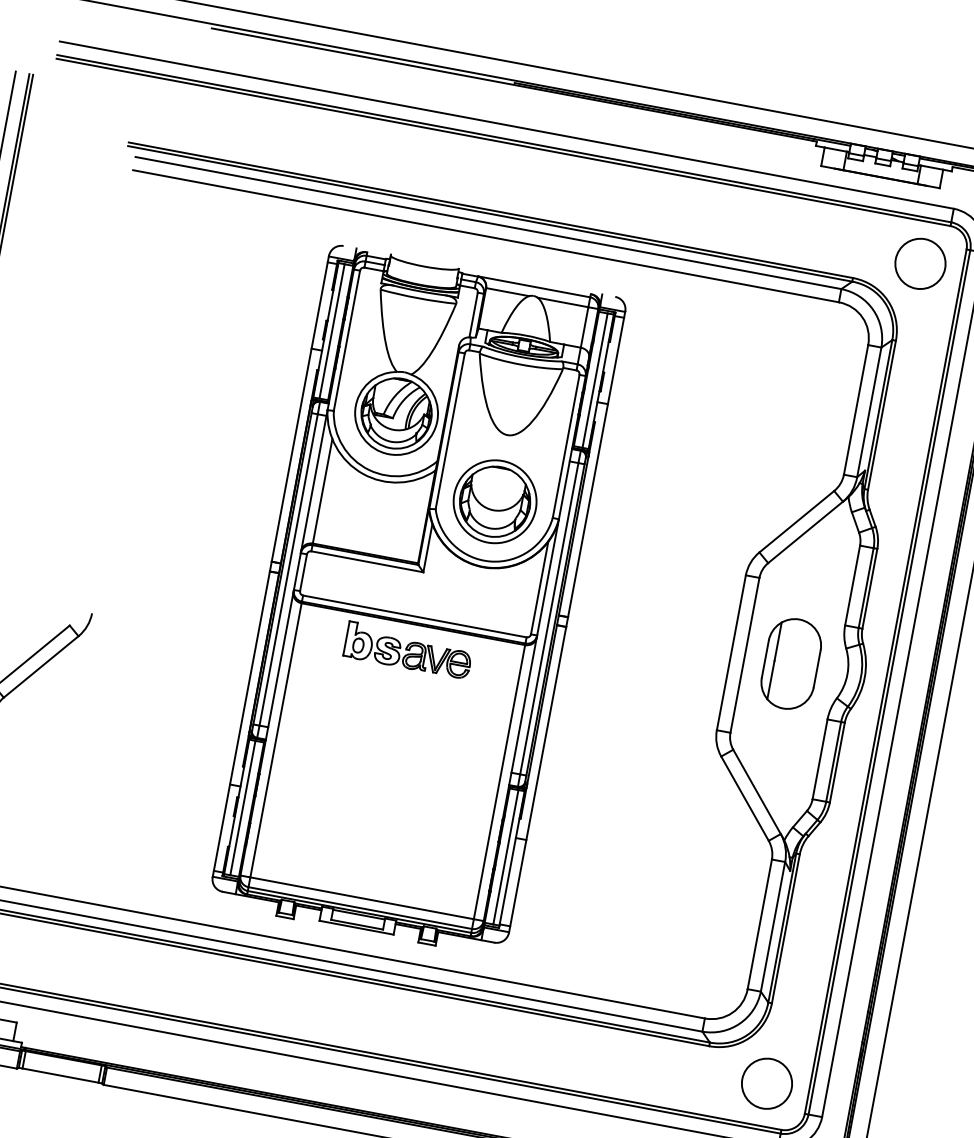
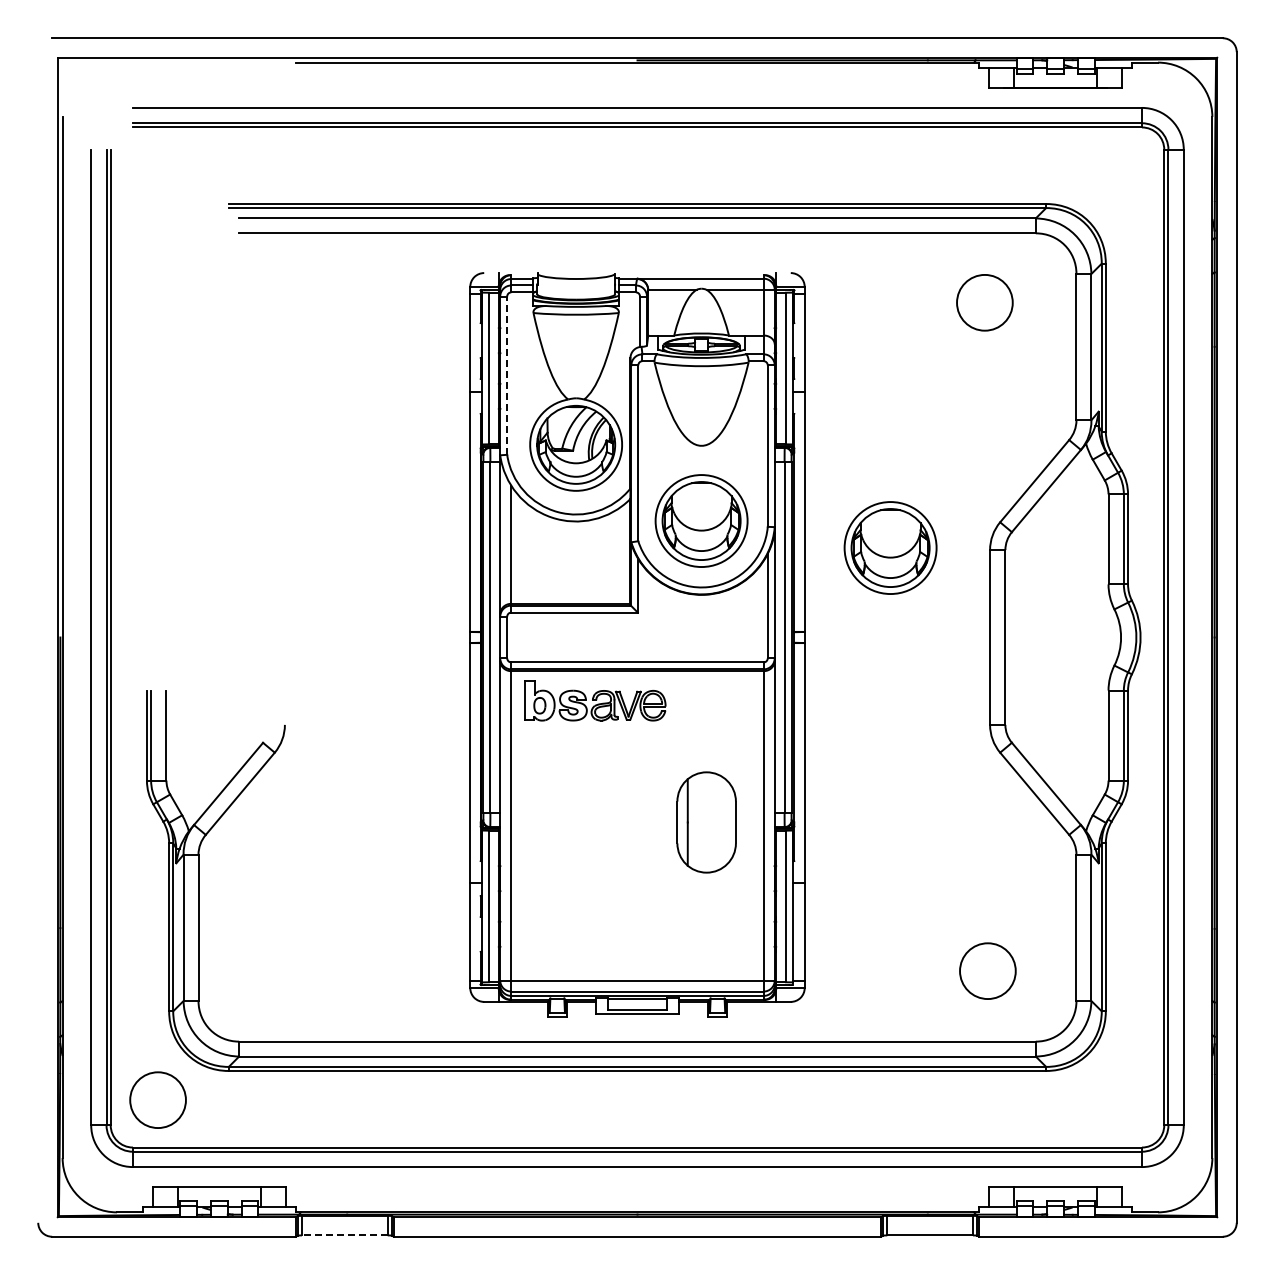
circle: (920, 263) -> (984, 302), moved
line: (347, 340) -> (507, 375), solid -> dashed
part: (658, 556) -> (890, 547), added
part: (408, 650) -> (595, 700), moved
part: (791, 663) -> (706, 822), moved
line: (60, 1075) -> (344, 1235), solid -> dashed
circle: (766, 1083) -> (987, 970), moved

